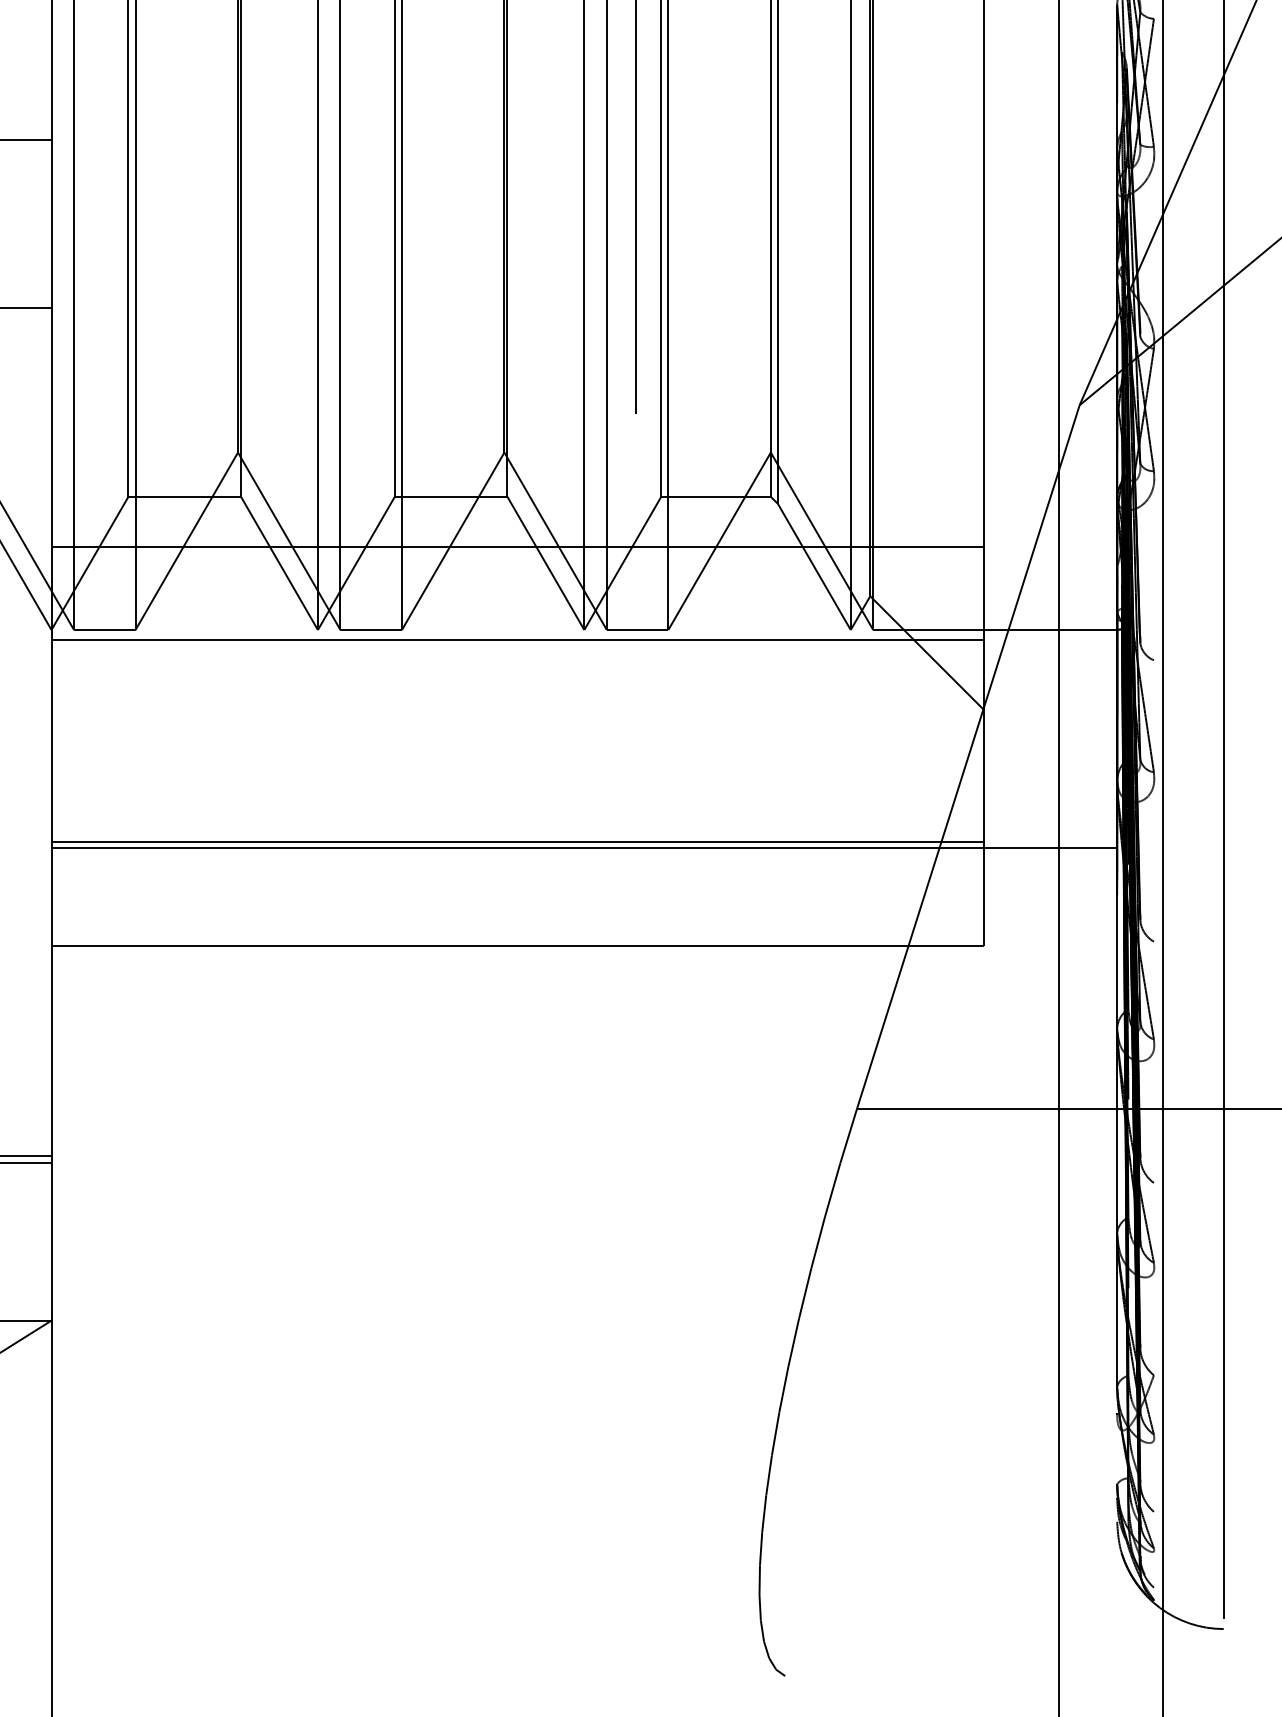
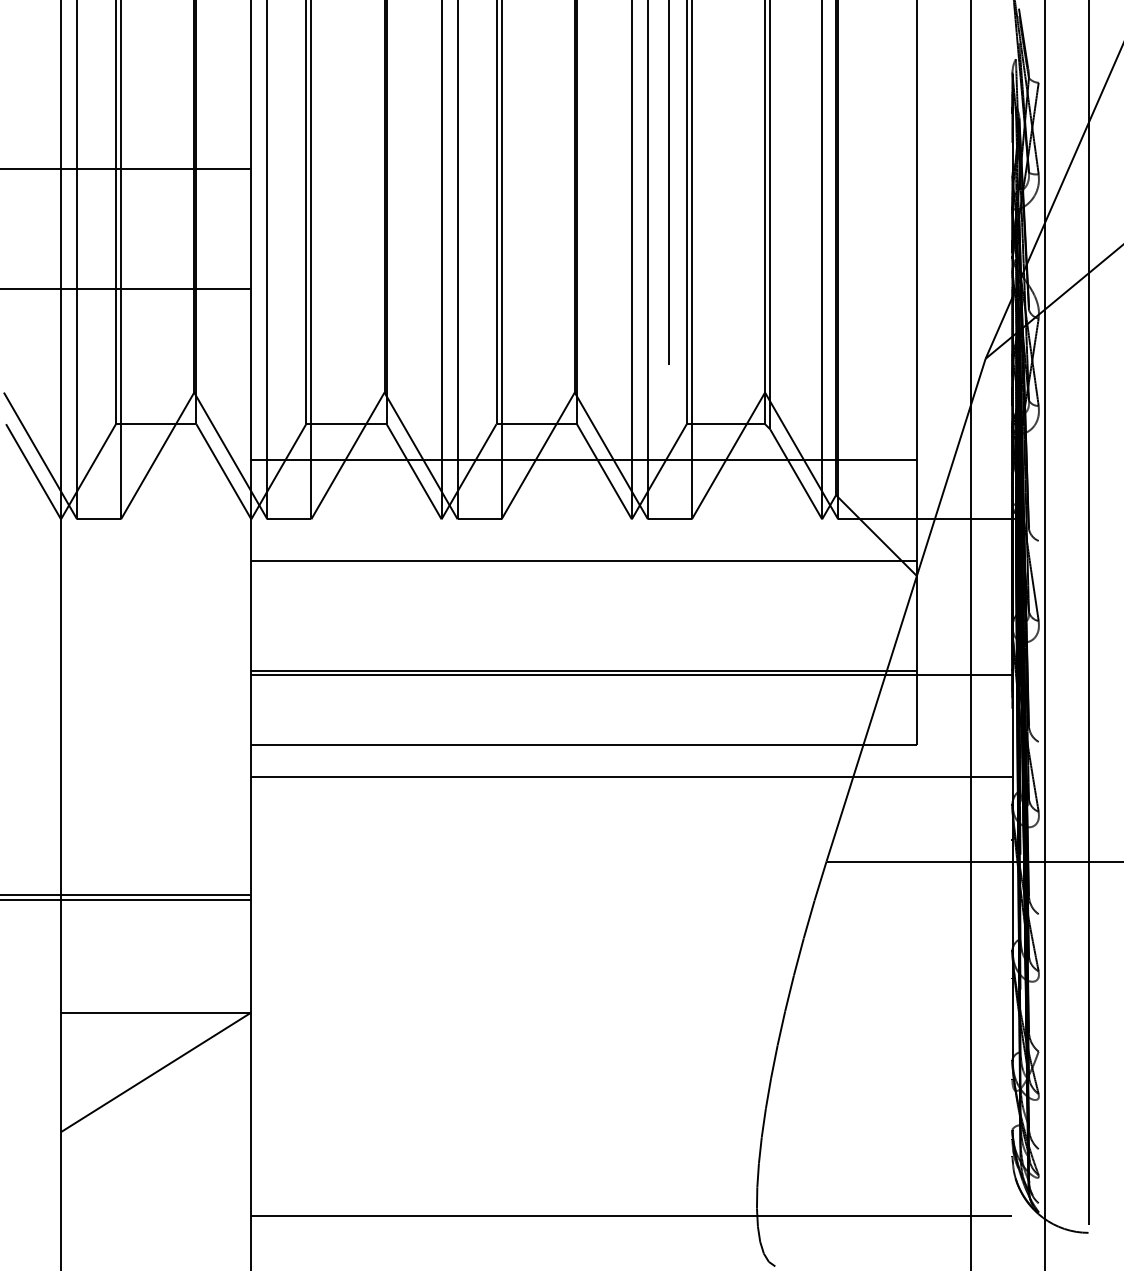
line: (518, 640) -> (584, 560), moved
line: (583, 991) -> (631, 777), added
line: (583, 1606) -> (631, 1216), added

